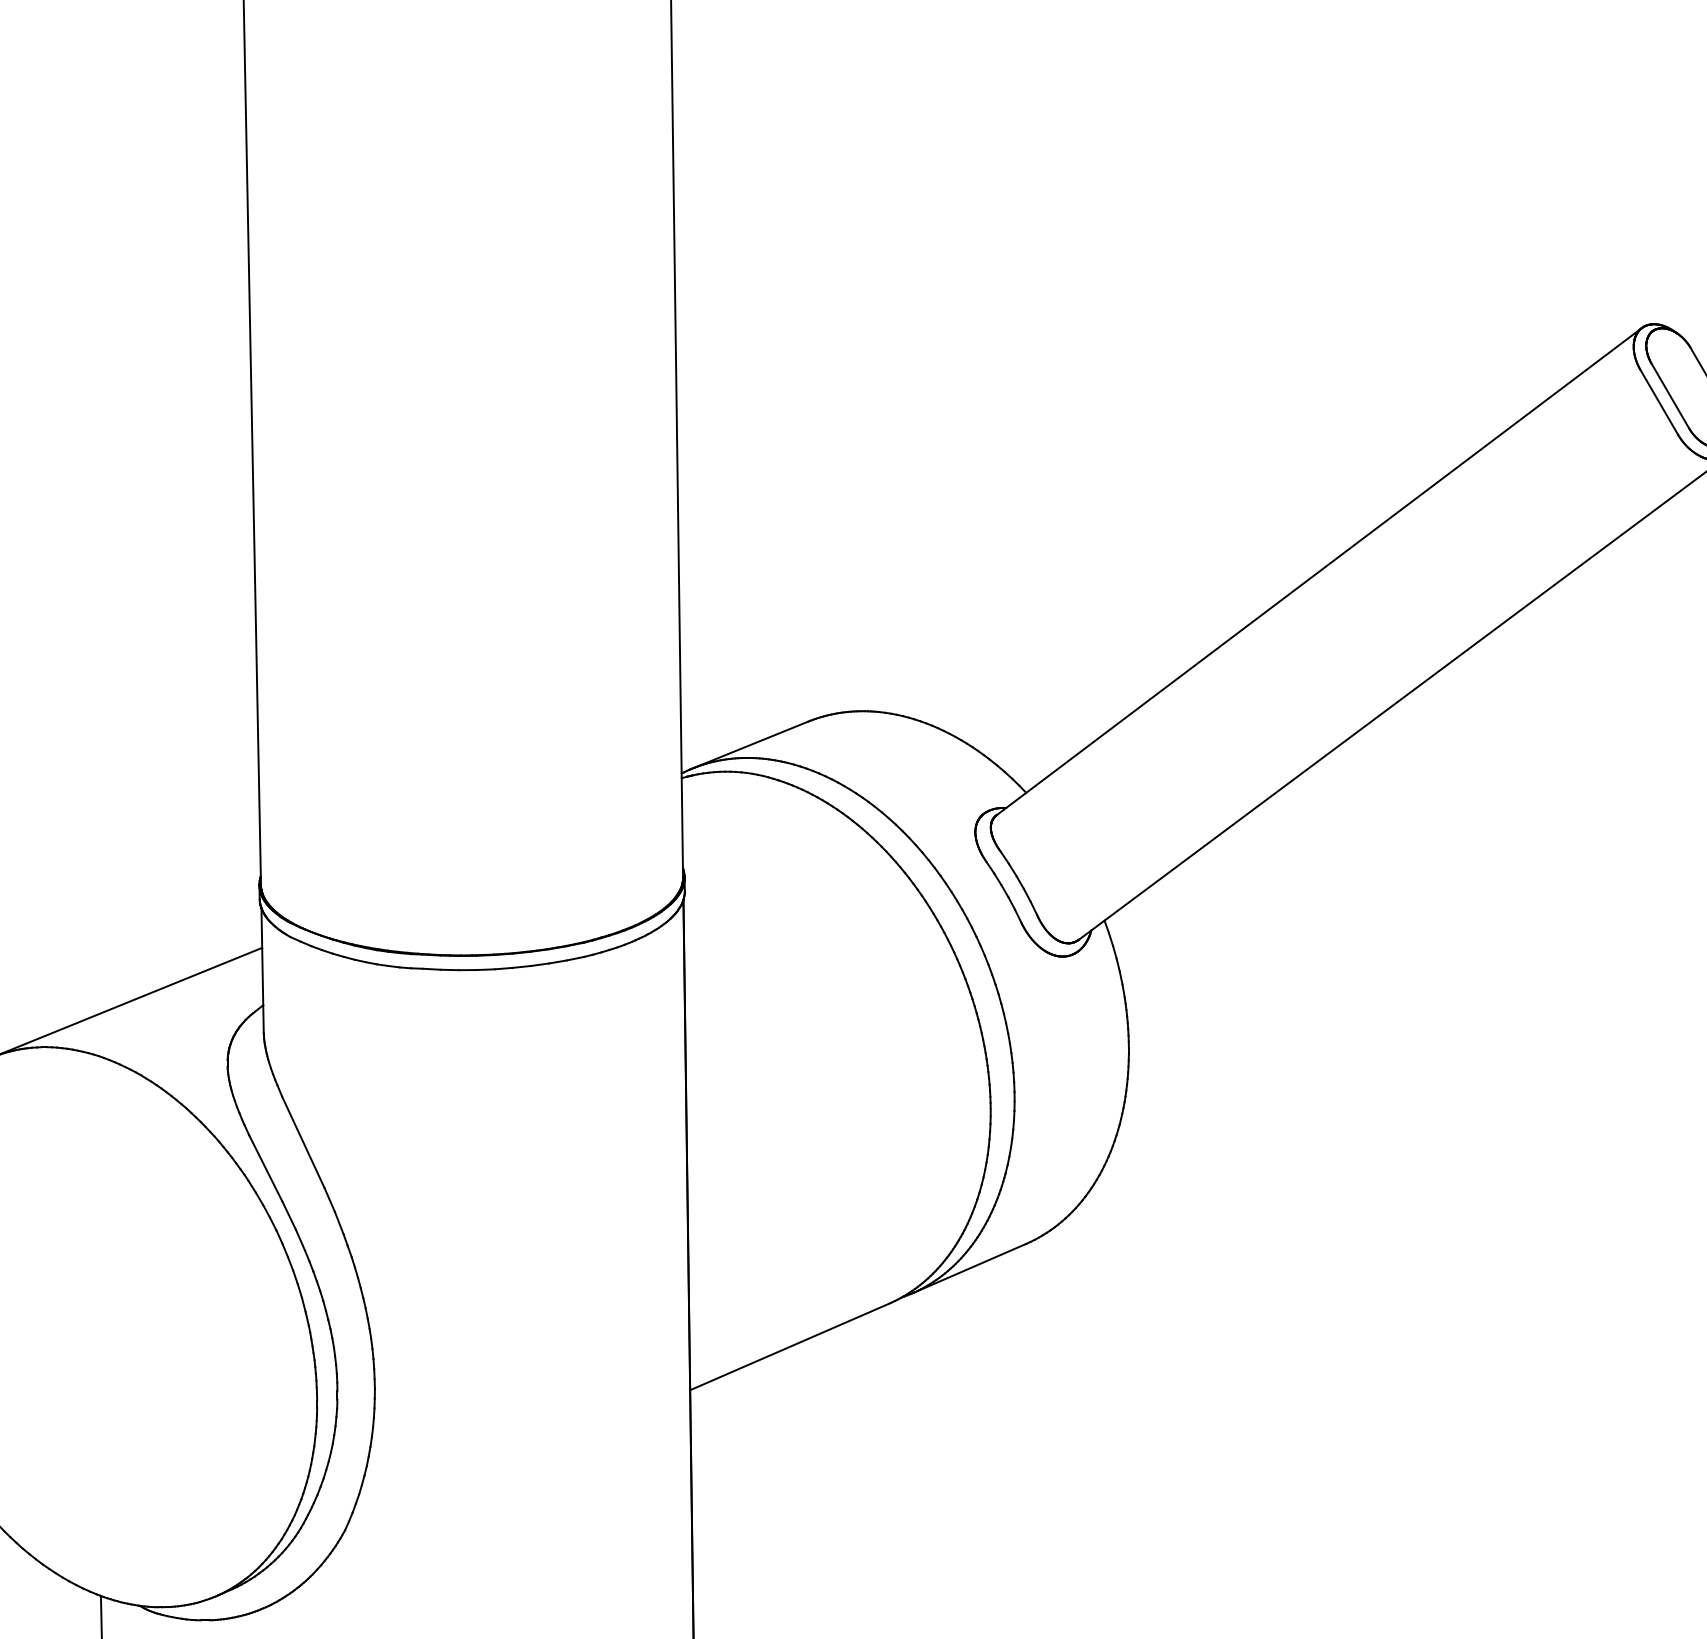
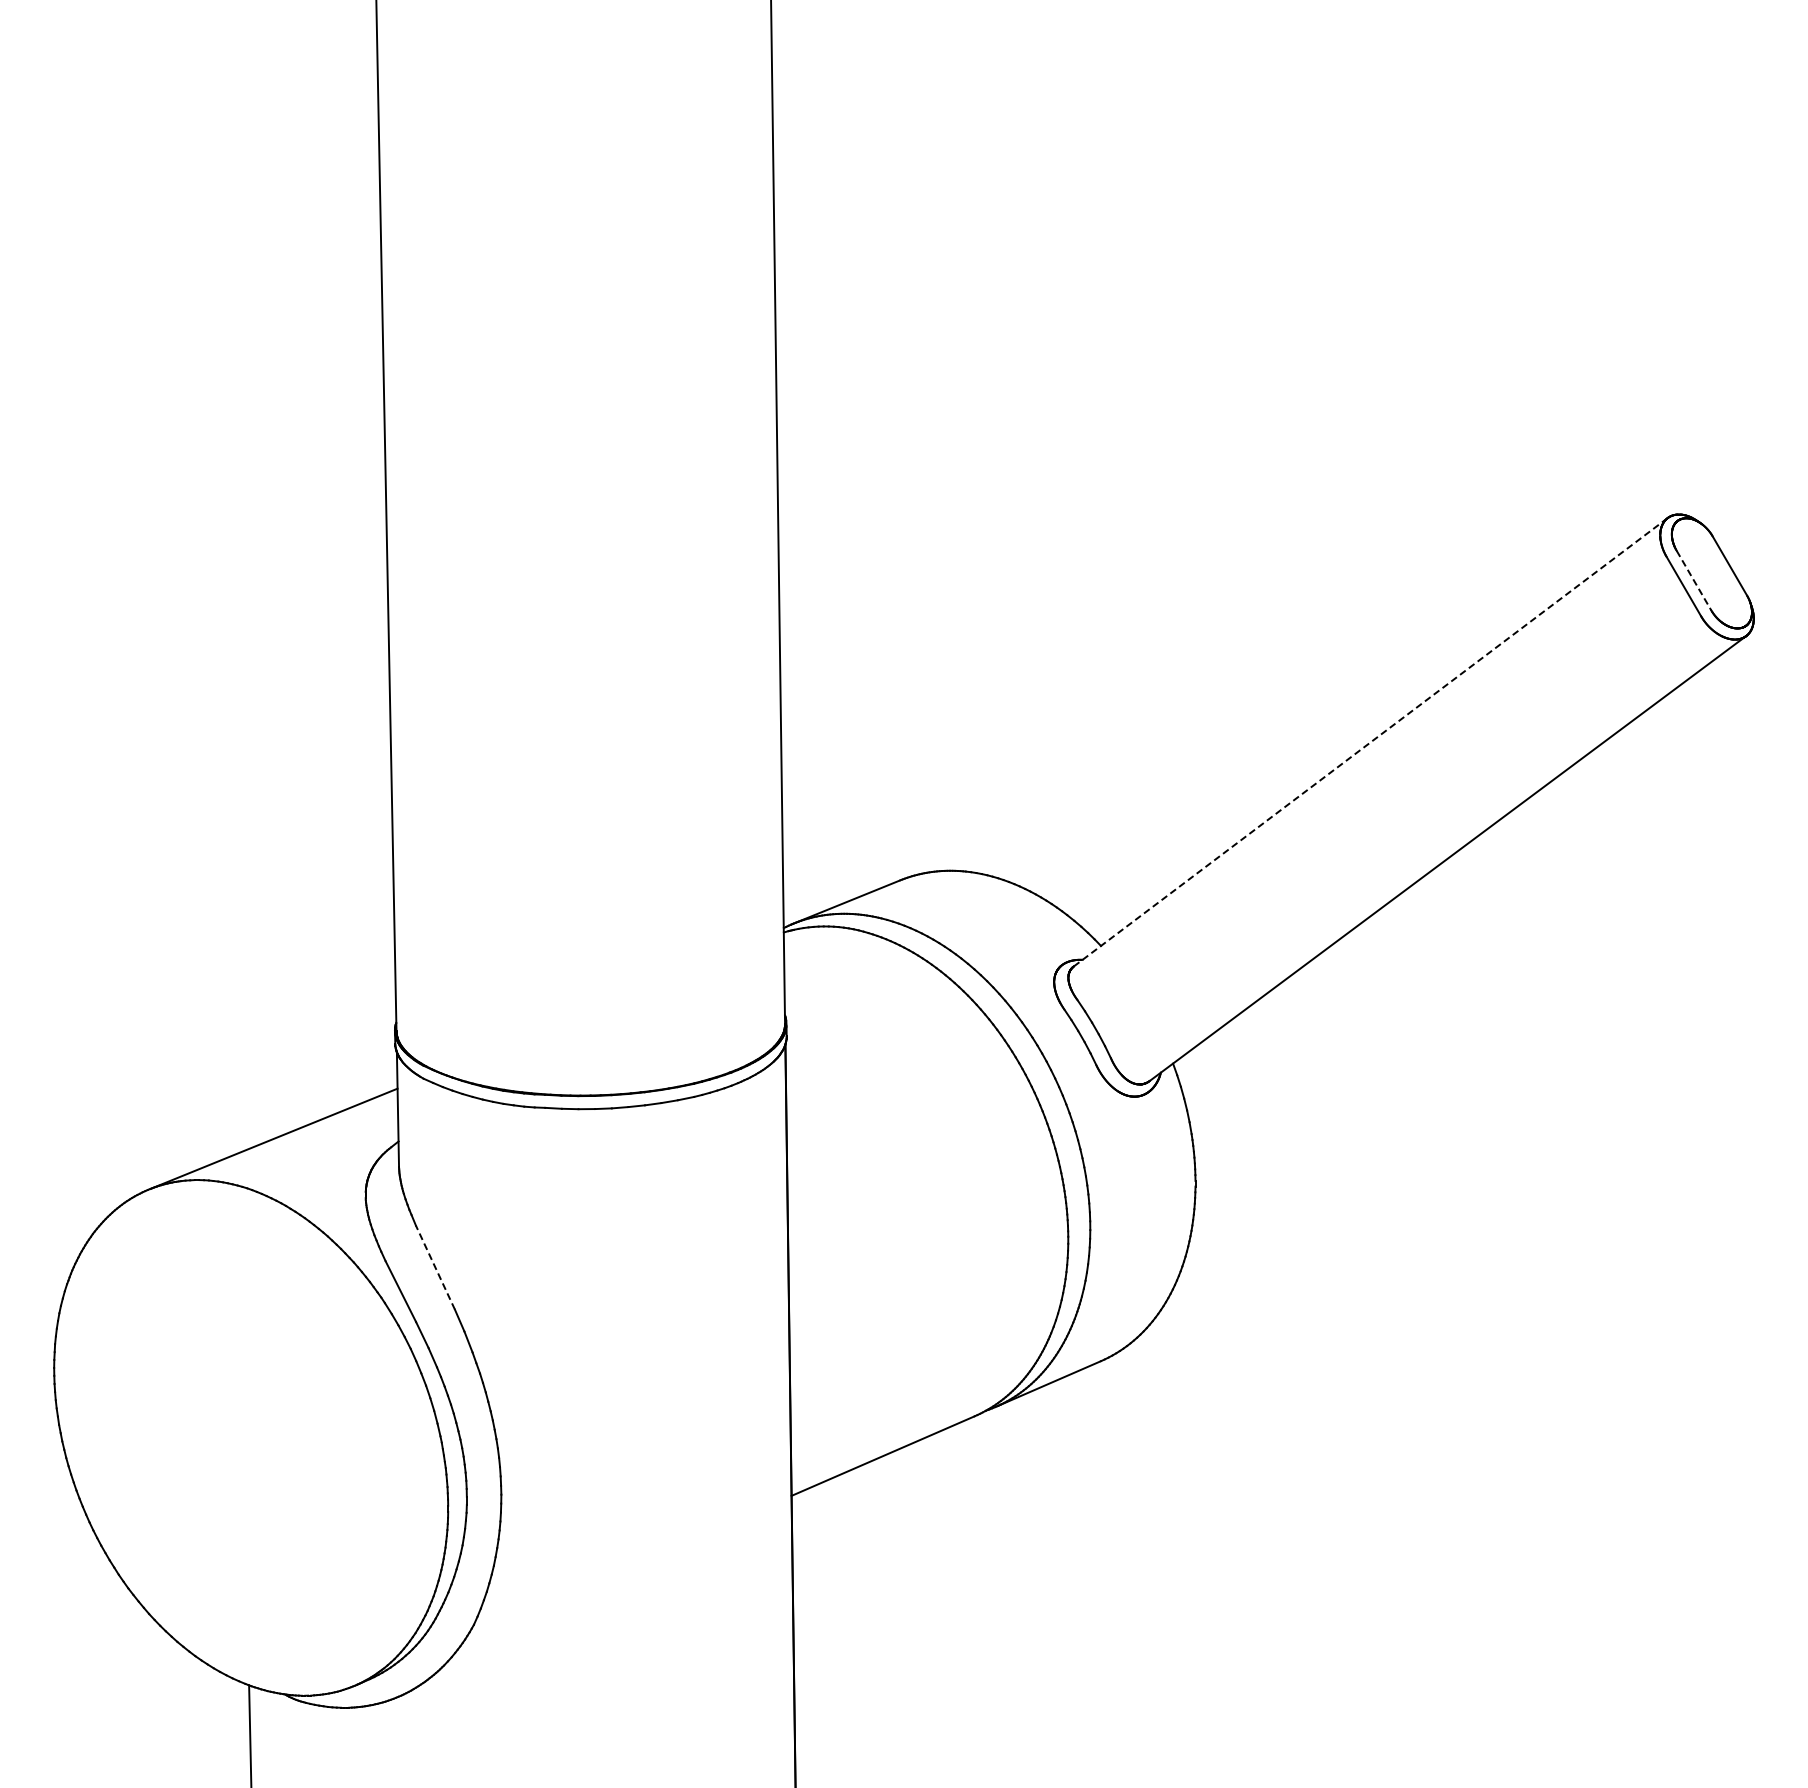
line: (1670, 397) -> (1694, 581), solid -> dashed
line: (1318, 571) -> (1370, 742), solid -> dashed
line: (303, 1142) -> (435, 1267), solid -> dashed

